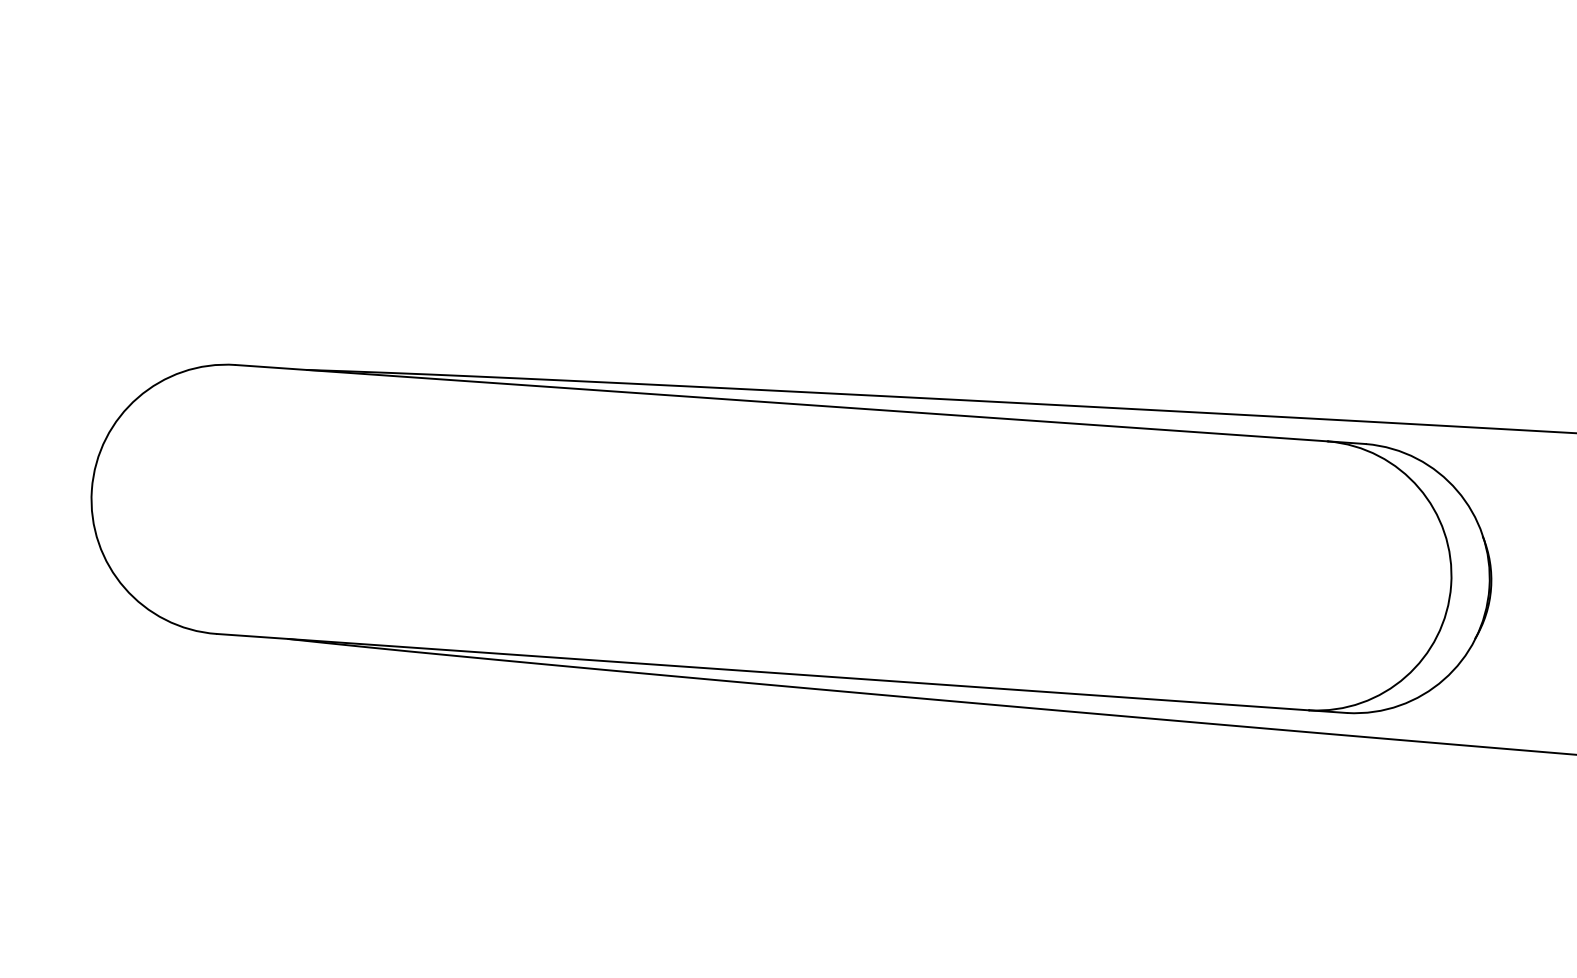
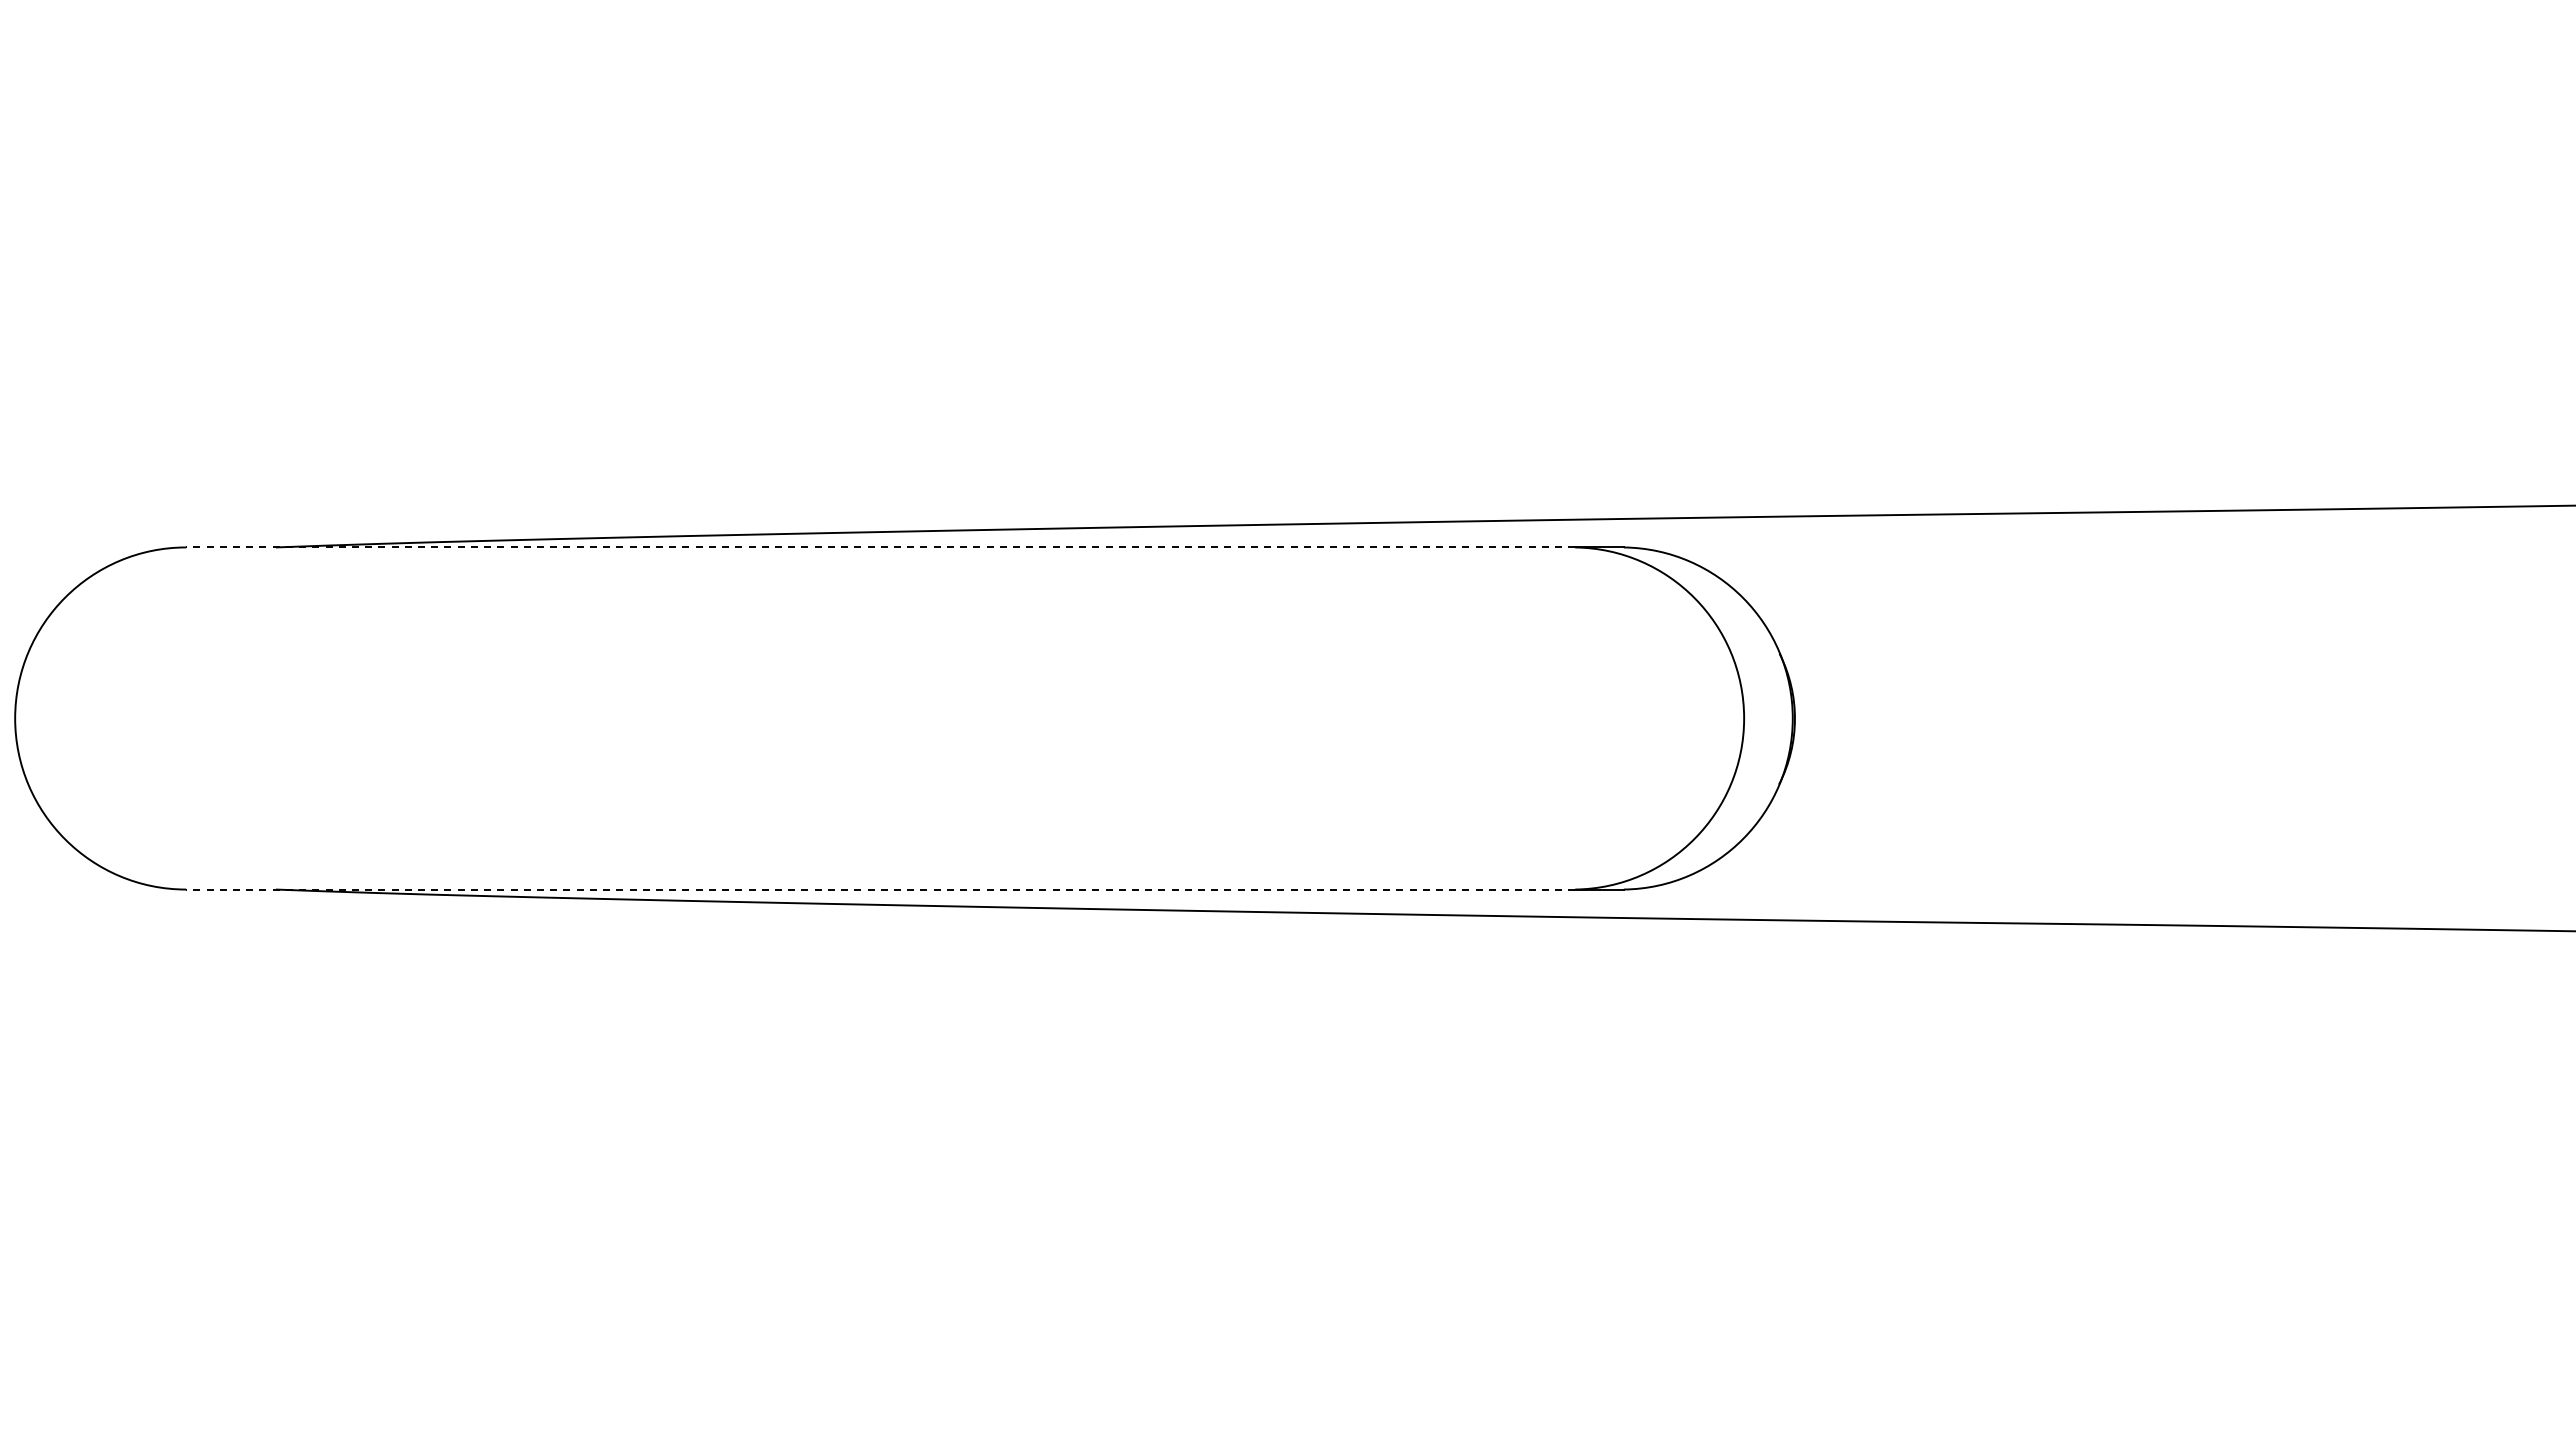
line: (781, 403) -> (880, 547), solid -> dashed
line: (762, 672) -> (880, 889), solid -> dashed

